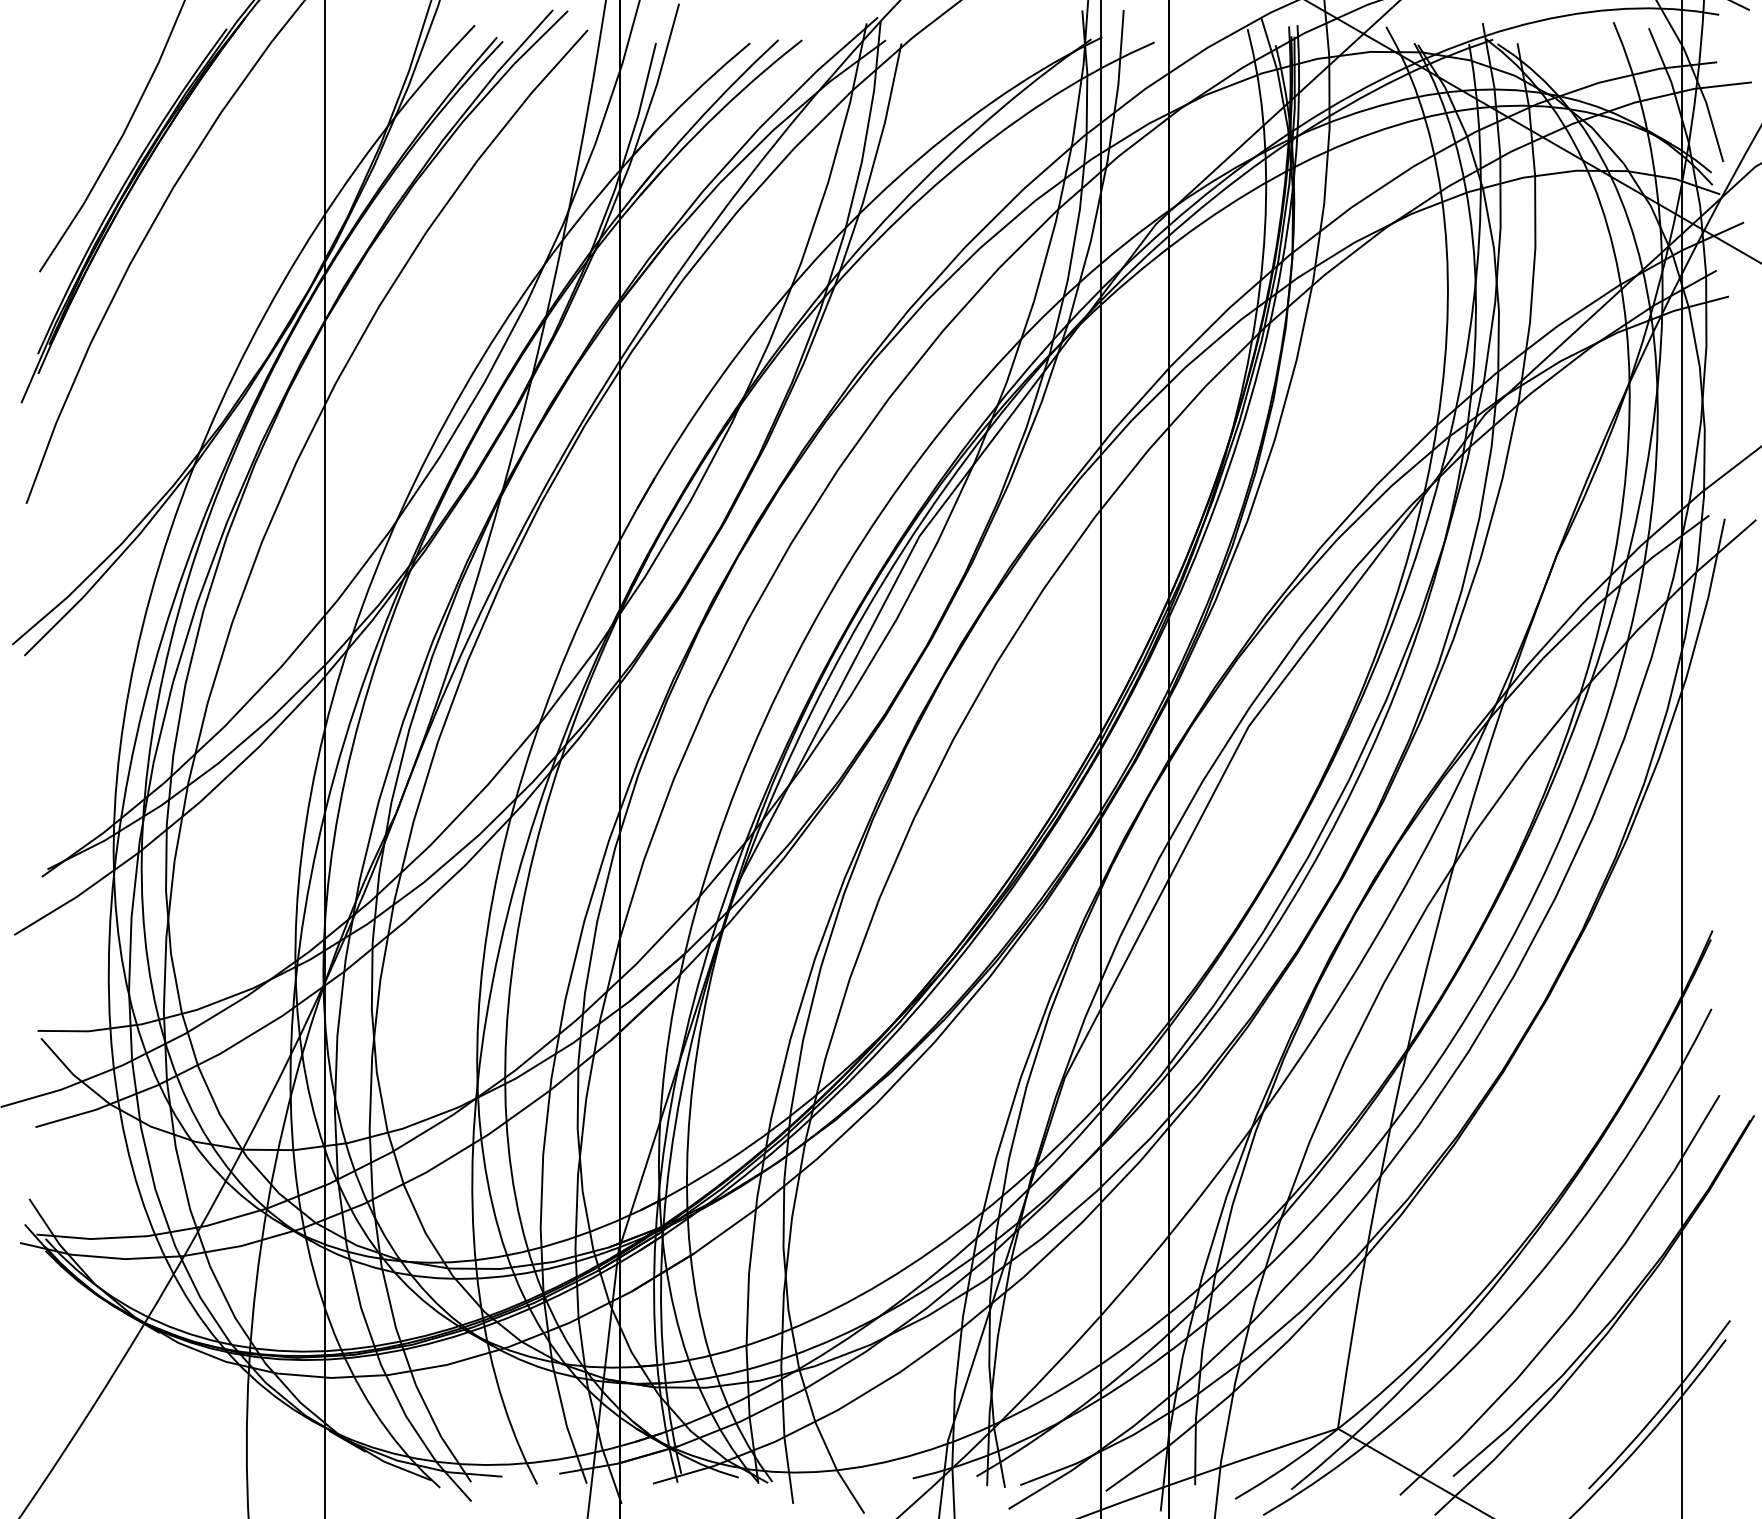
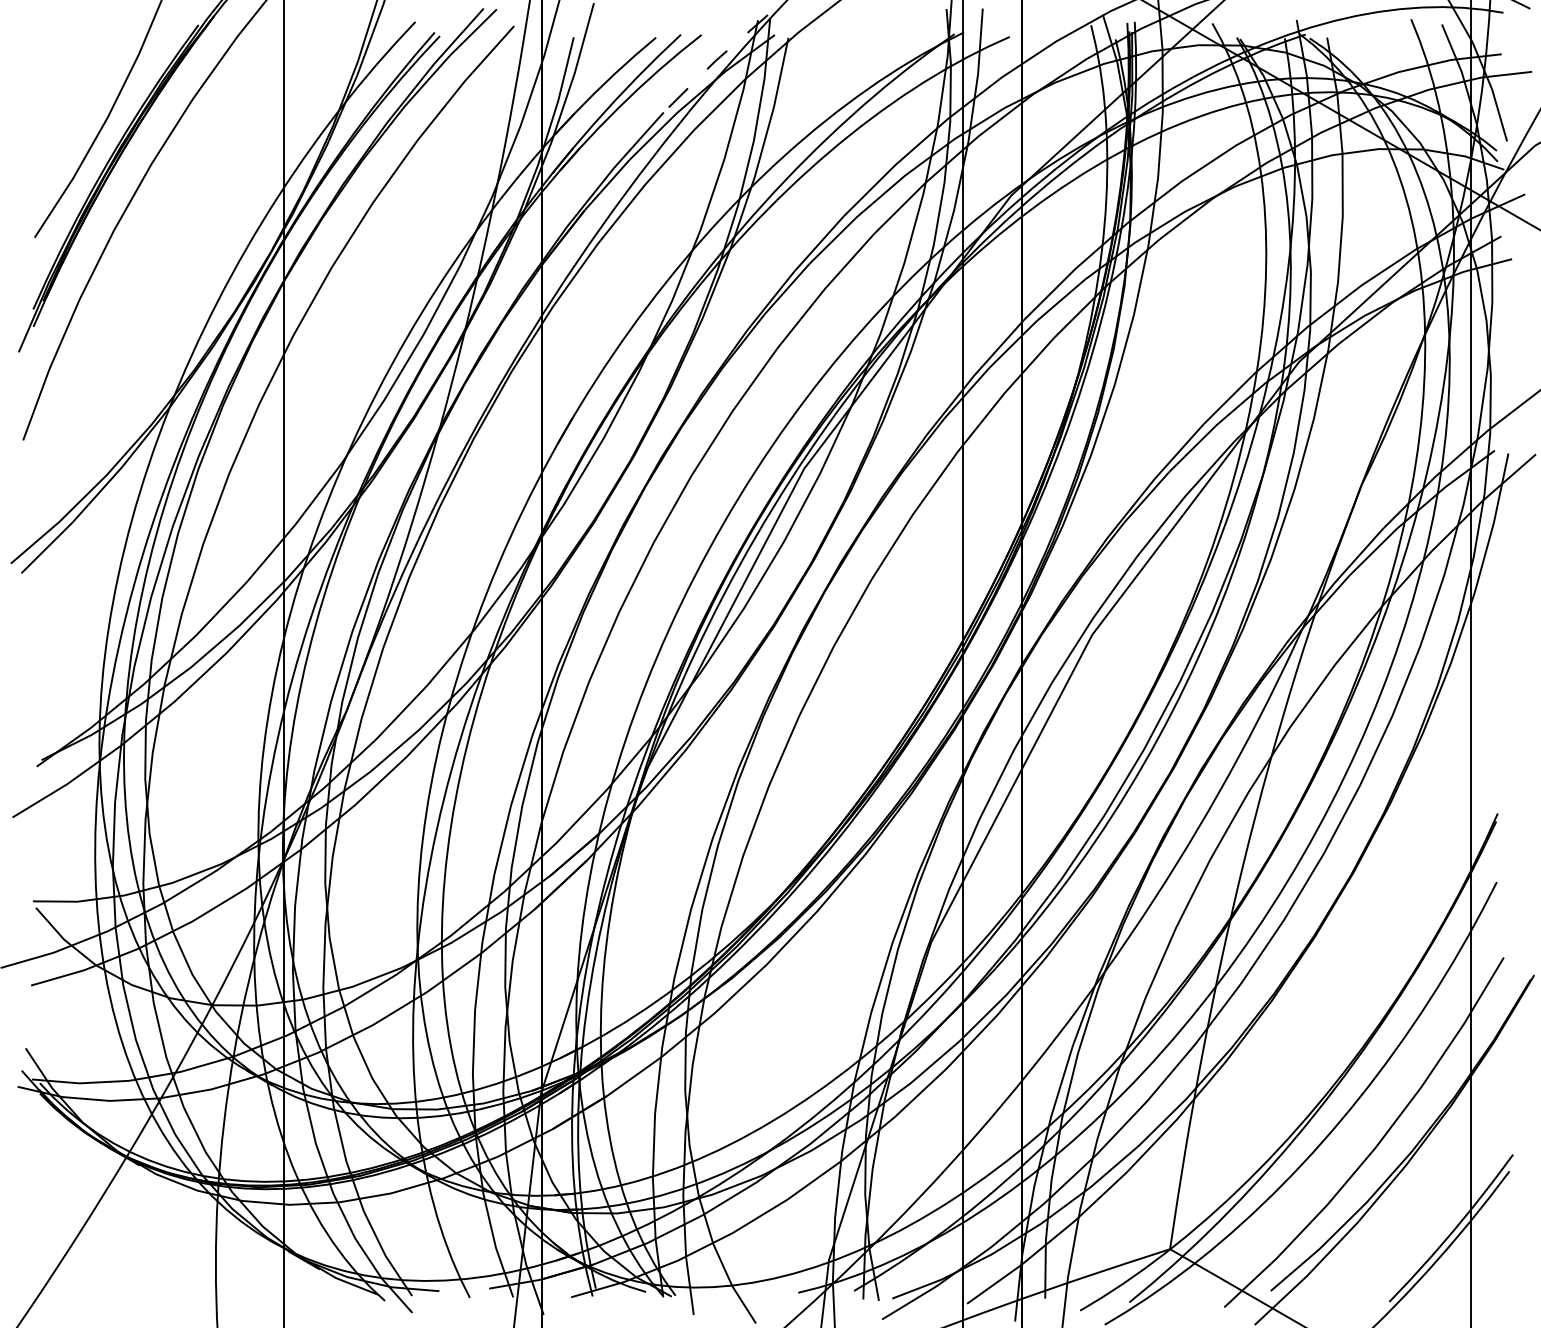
line: (816, 71) -> (714, 62), solid -> dashed

